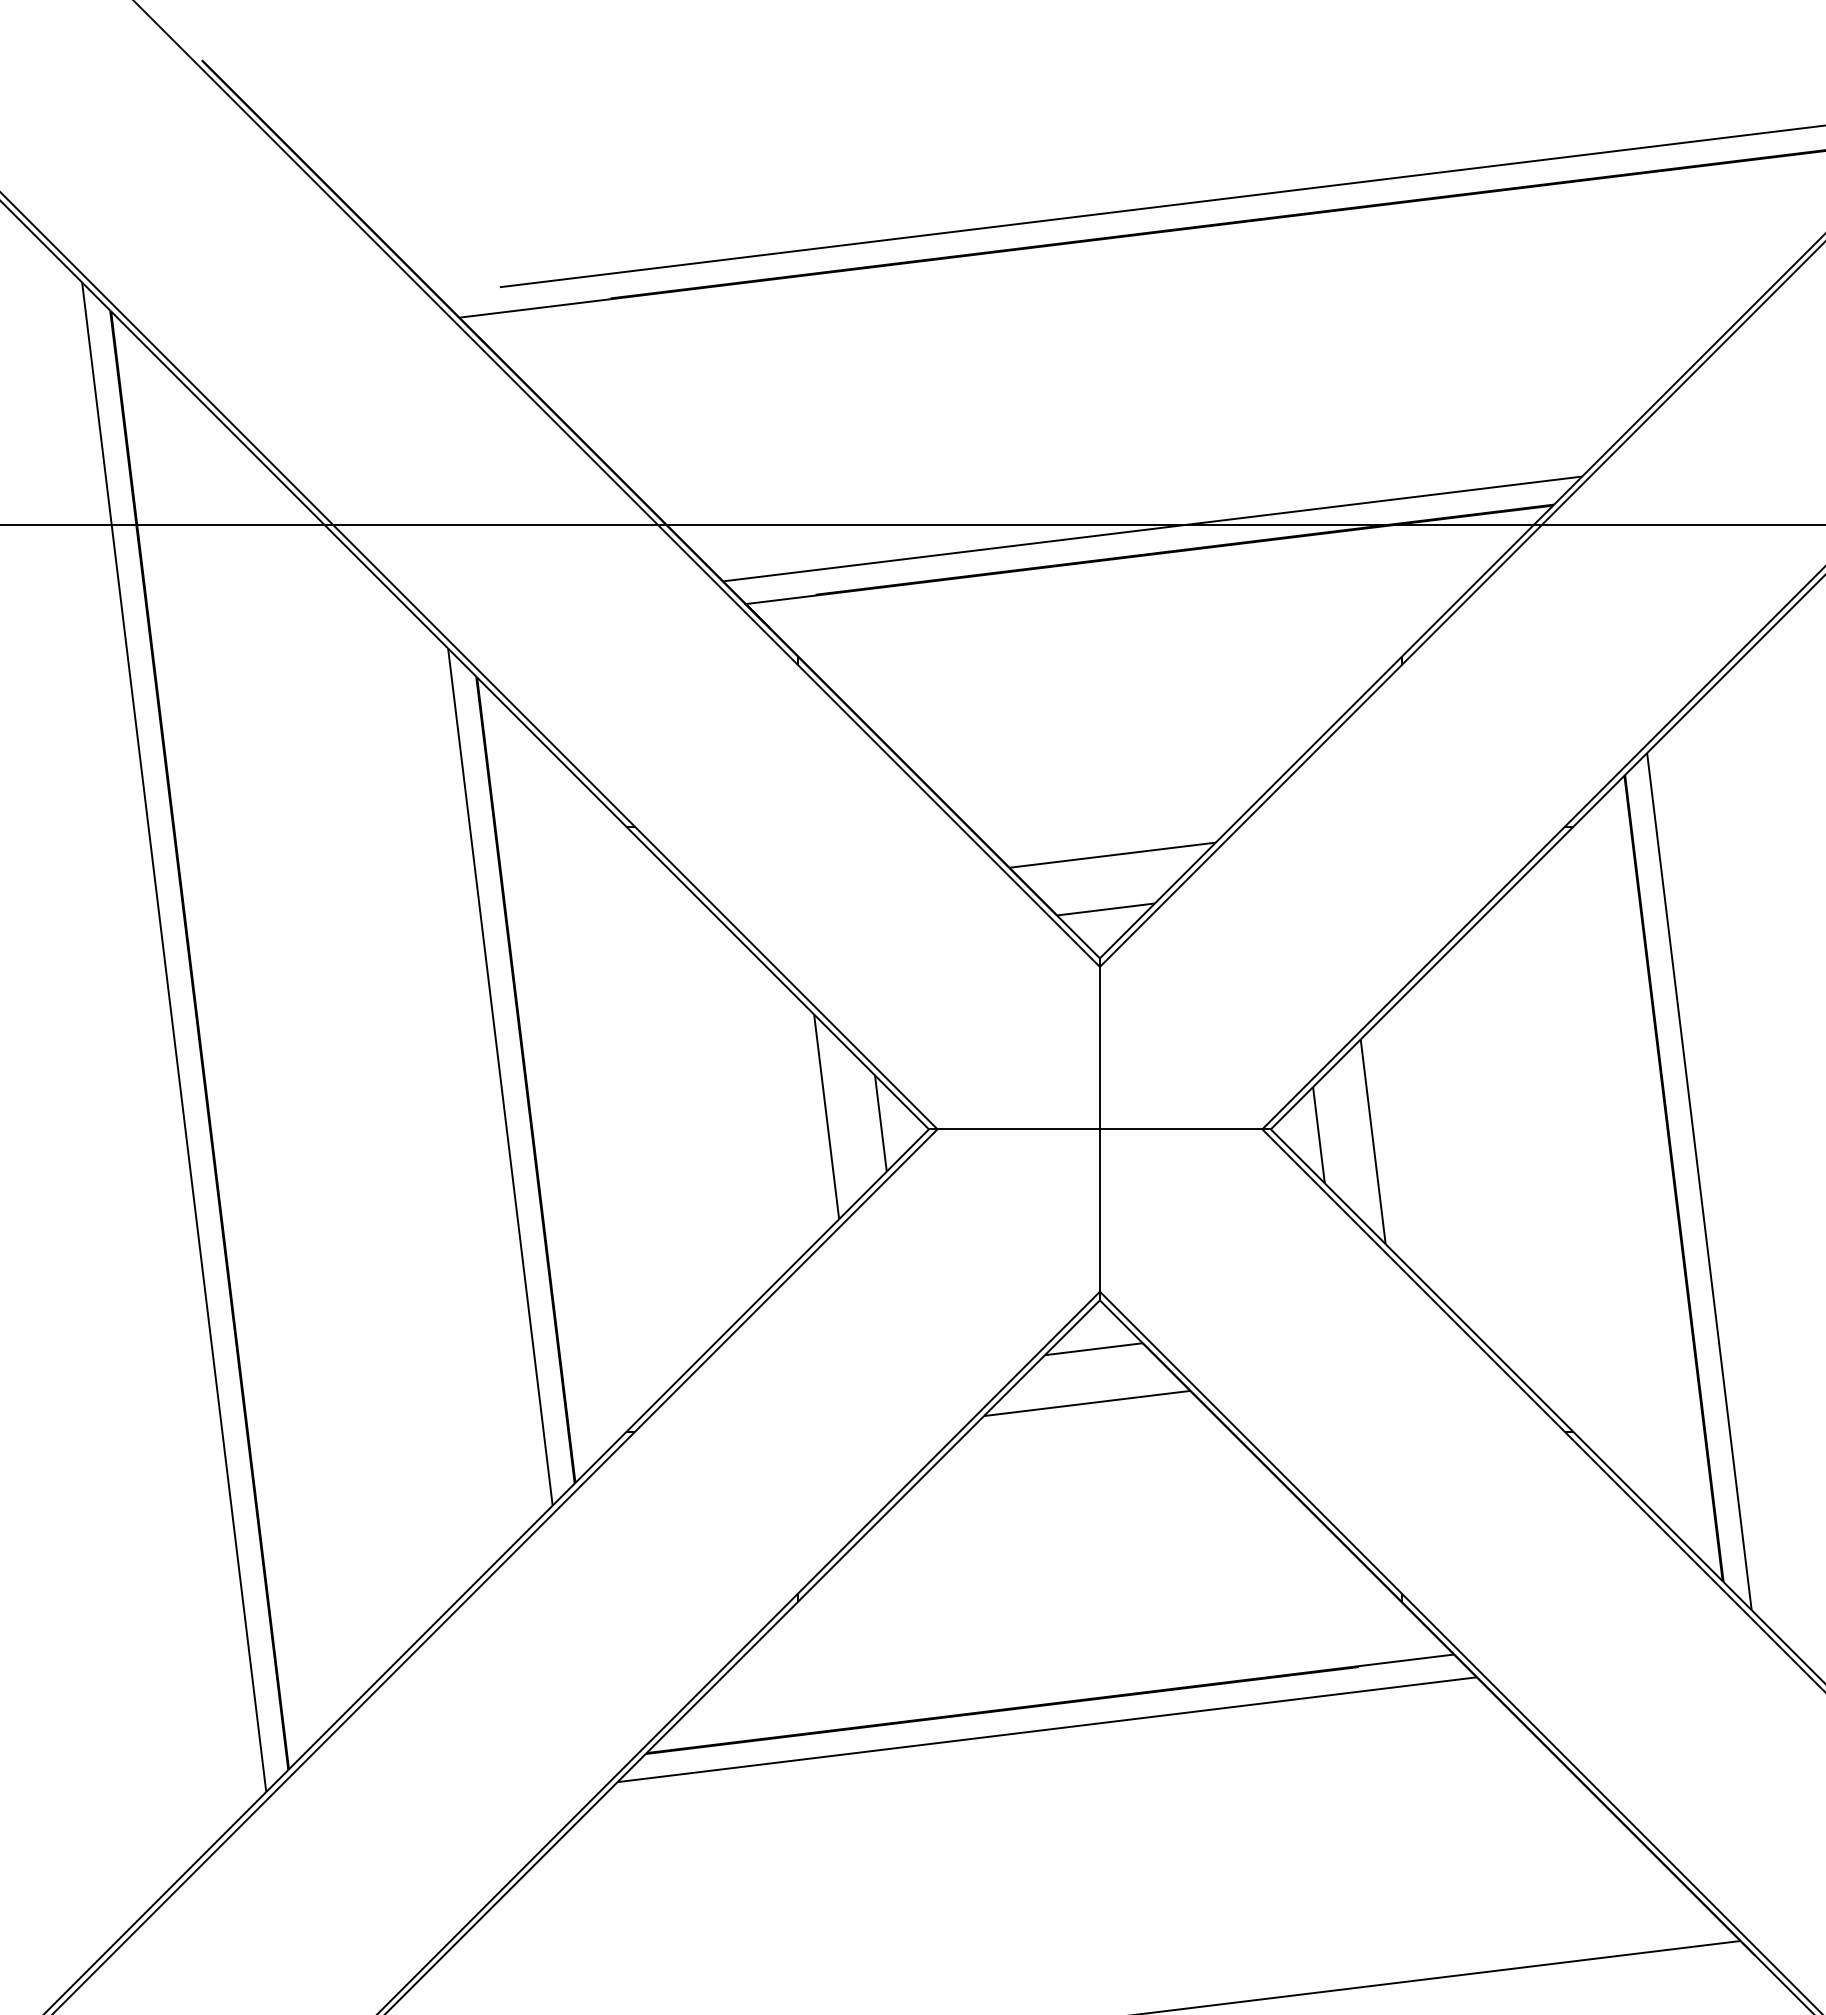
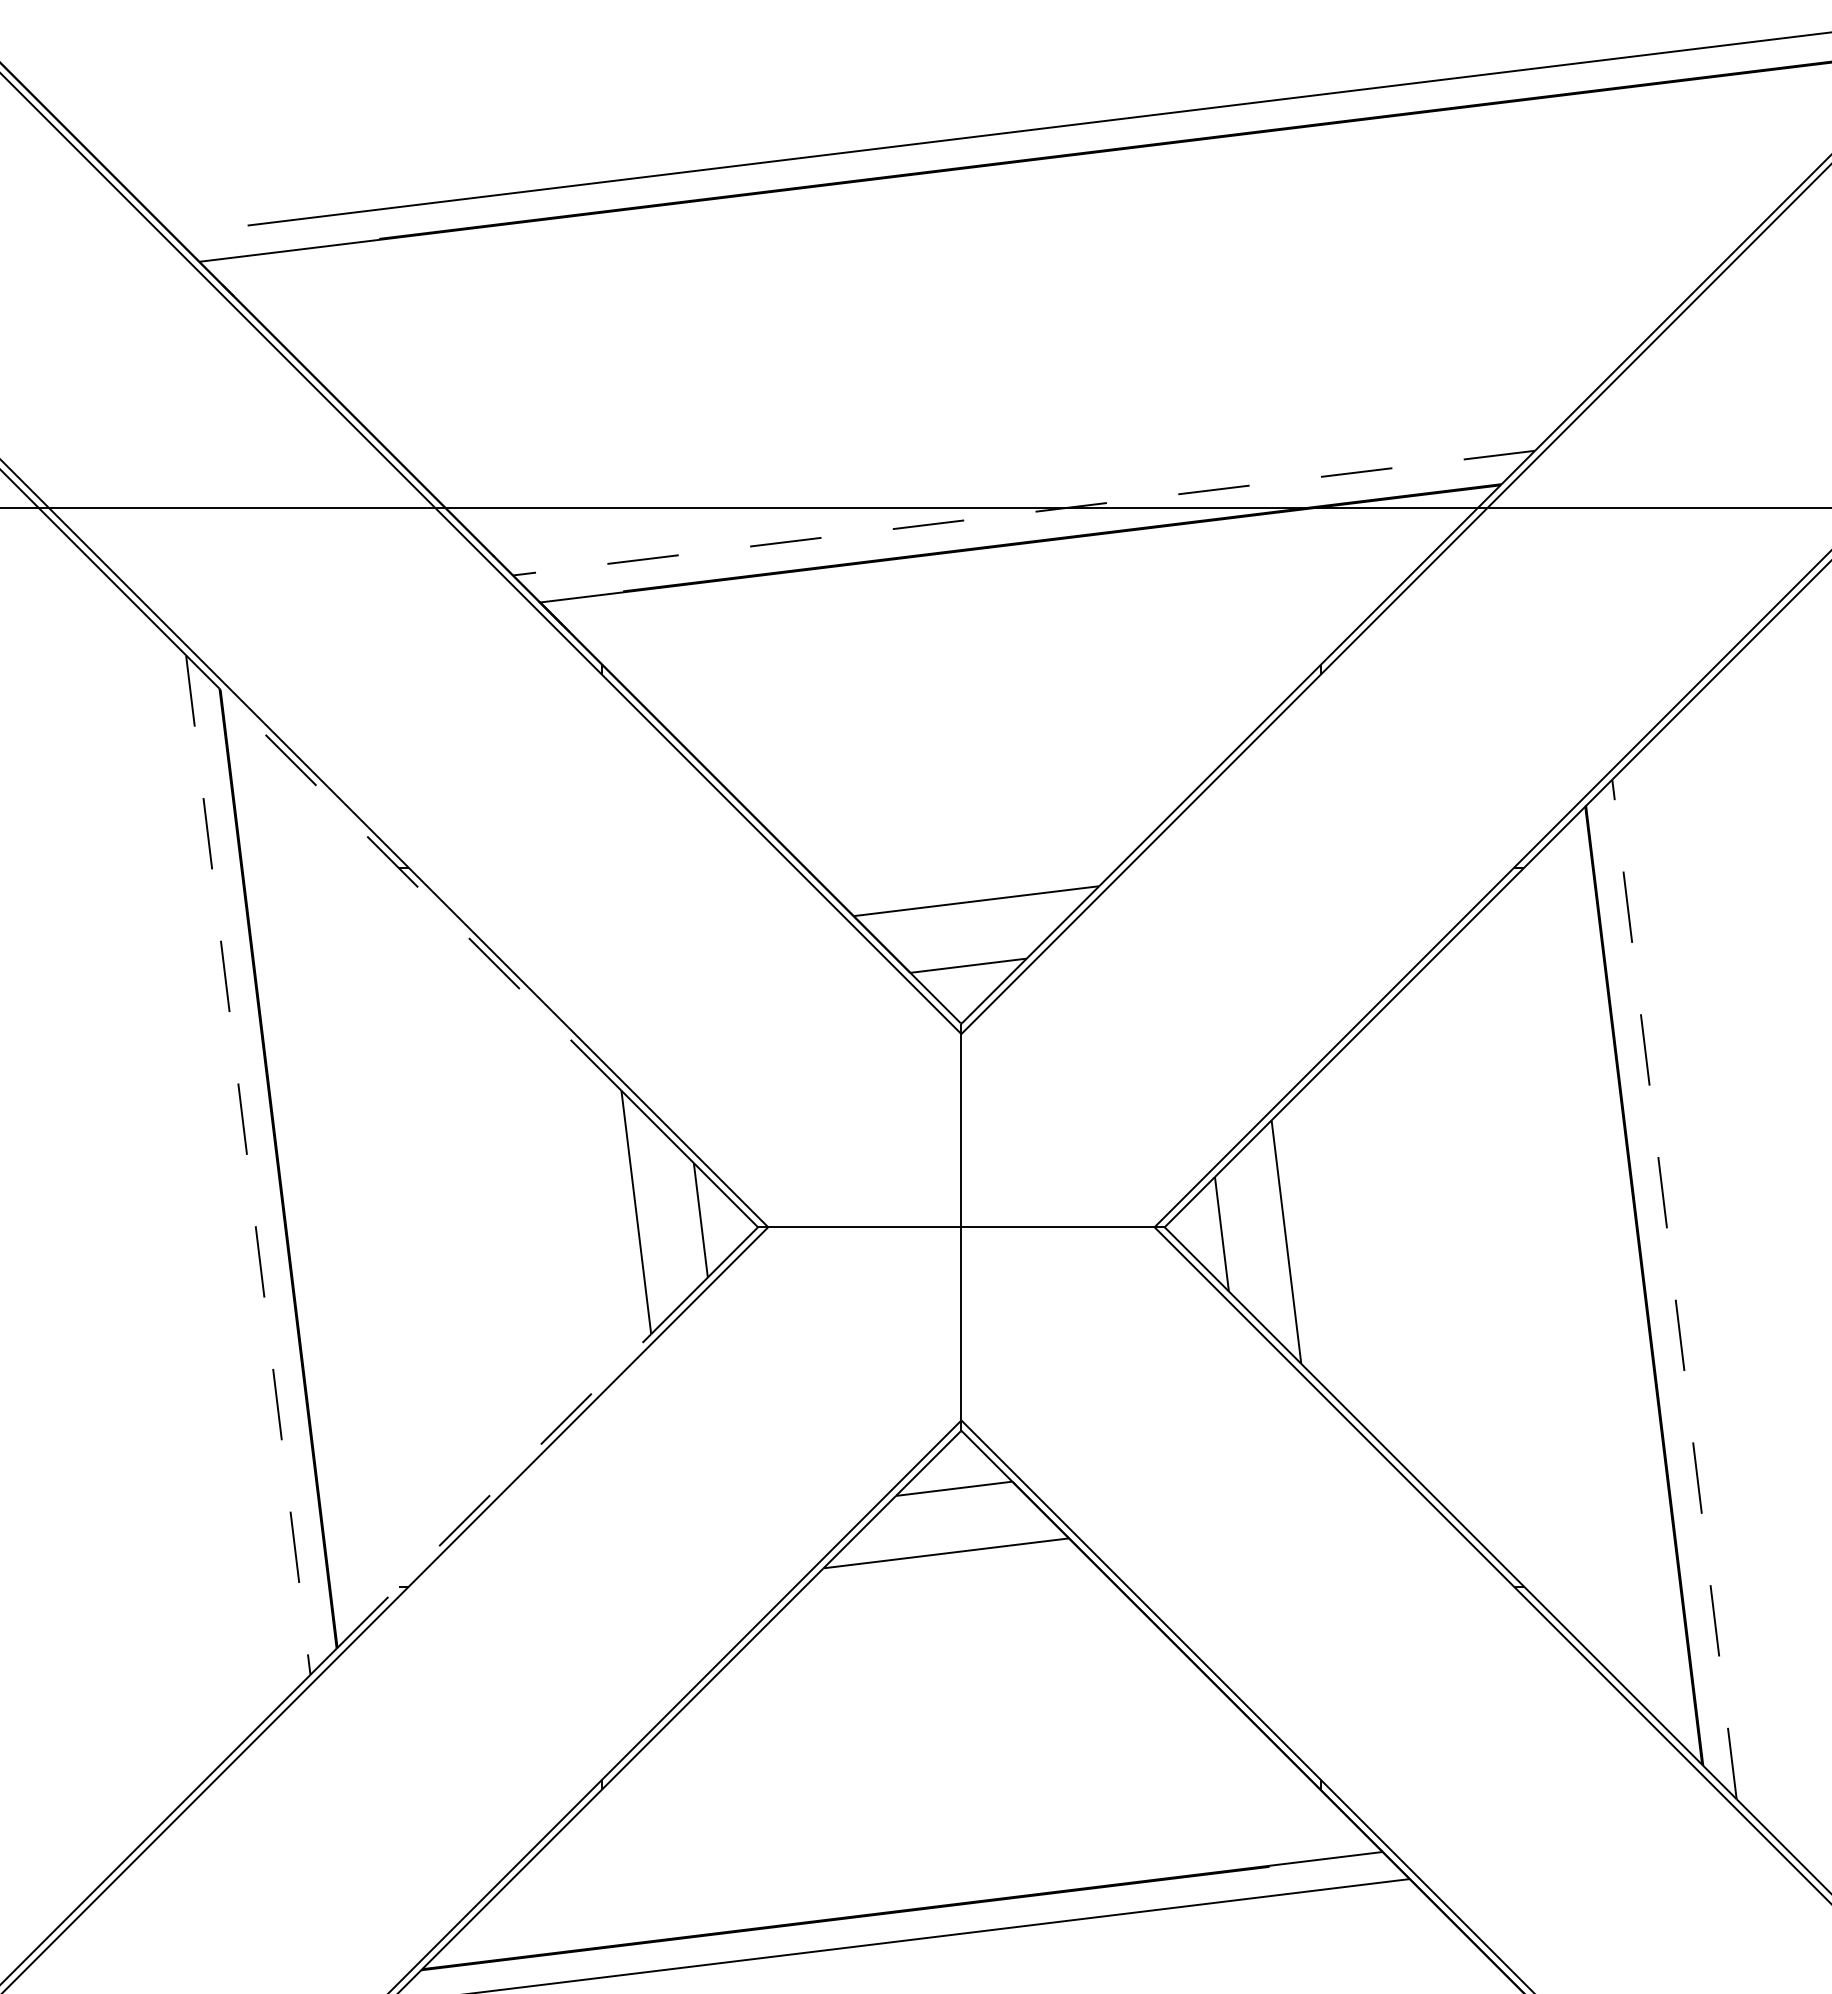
line: (1152, 528) -> (1023, 512), solid -> dashed
line: (645, 845) -> (420, 889), solid -> dashed
line: (500, 1077) -> (248, 1165), solid -> dashed
line: (1699, 1181) -> (1674, 1289), solid -> dashed
line: (707, 1350) -> (494, 1490), solid -> dashed

